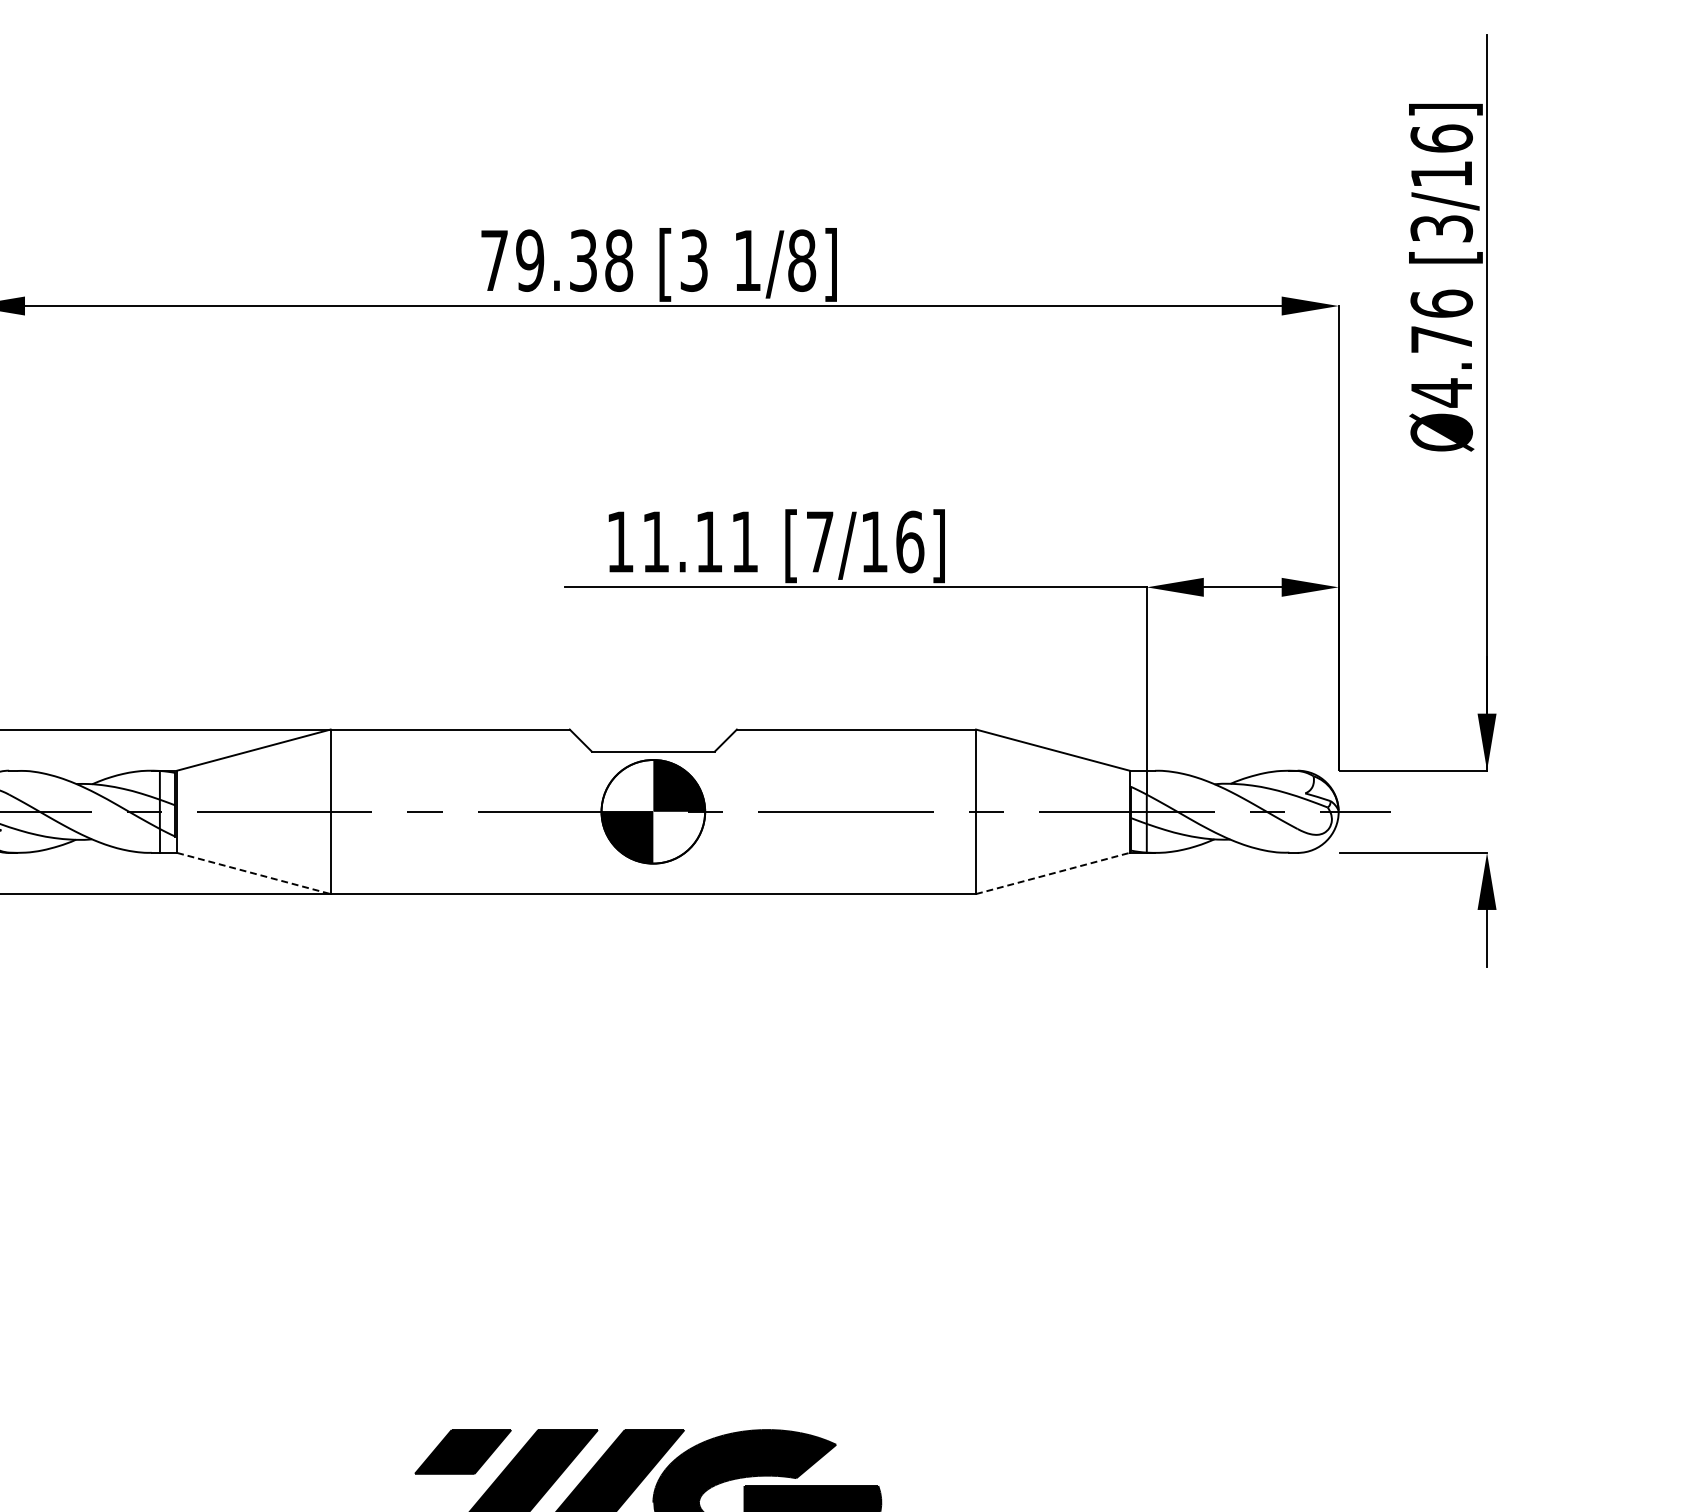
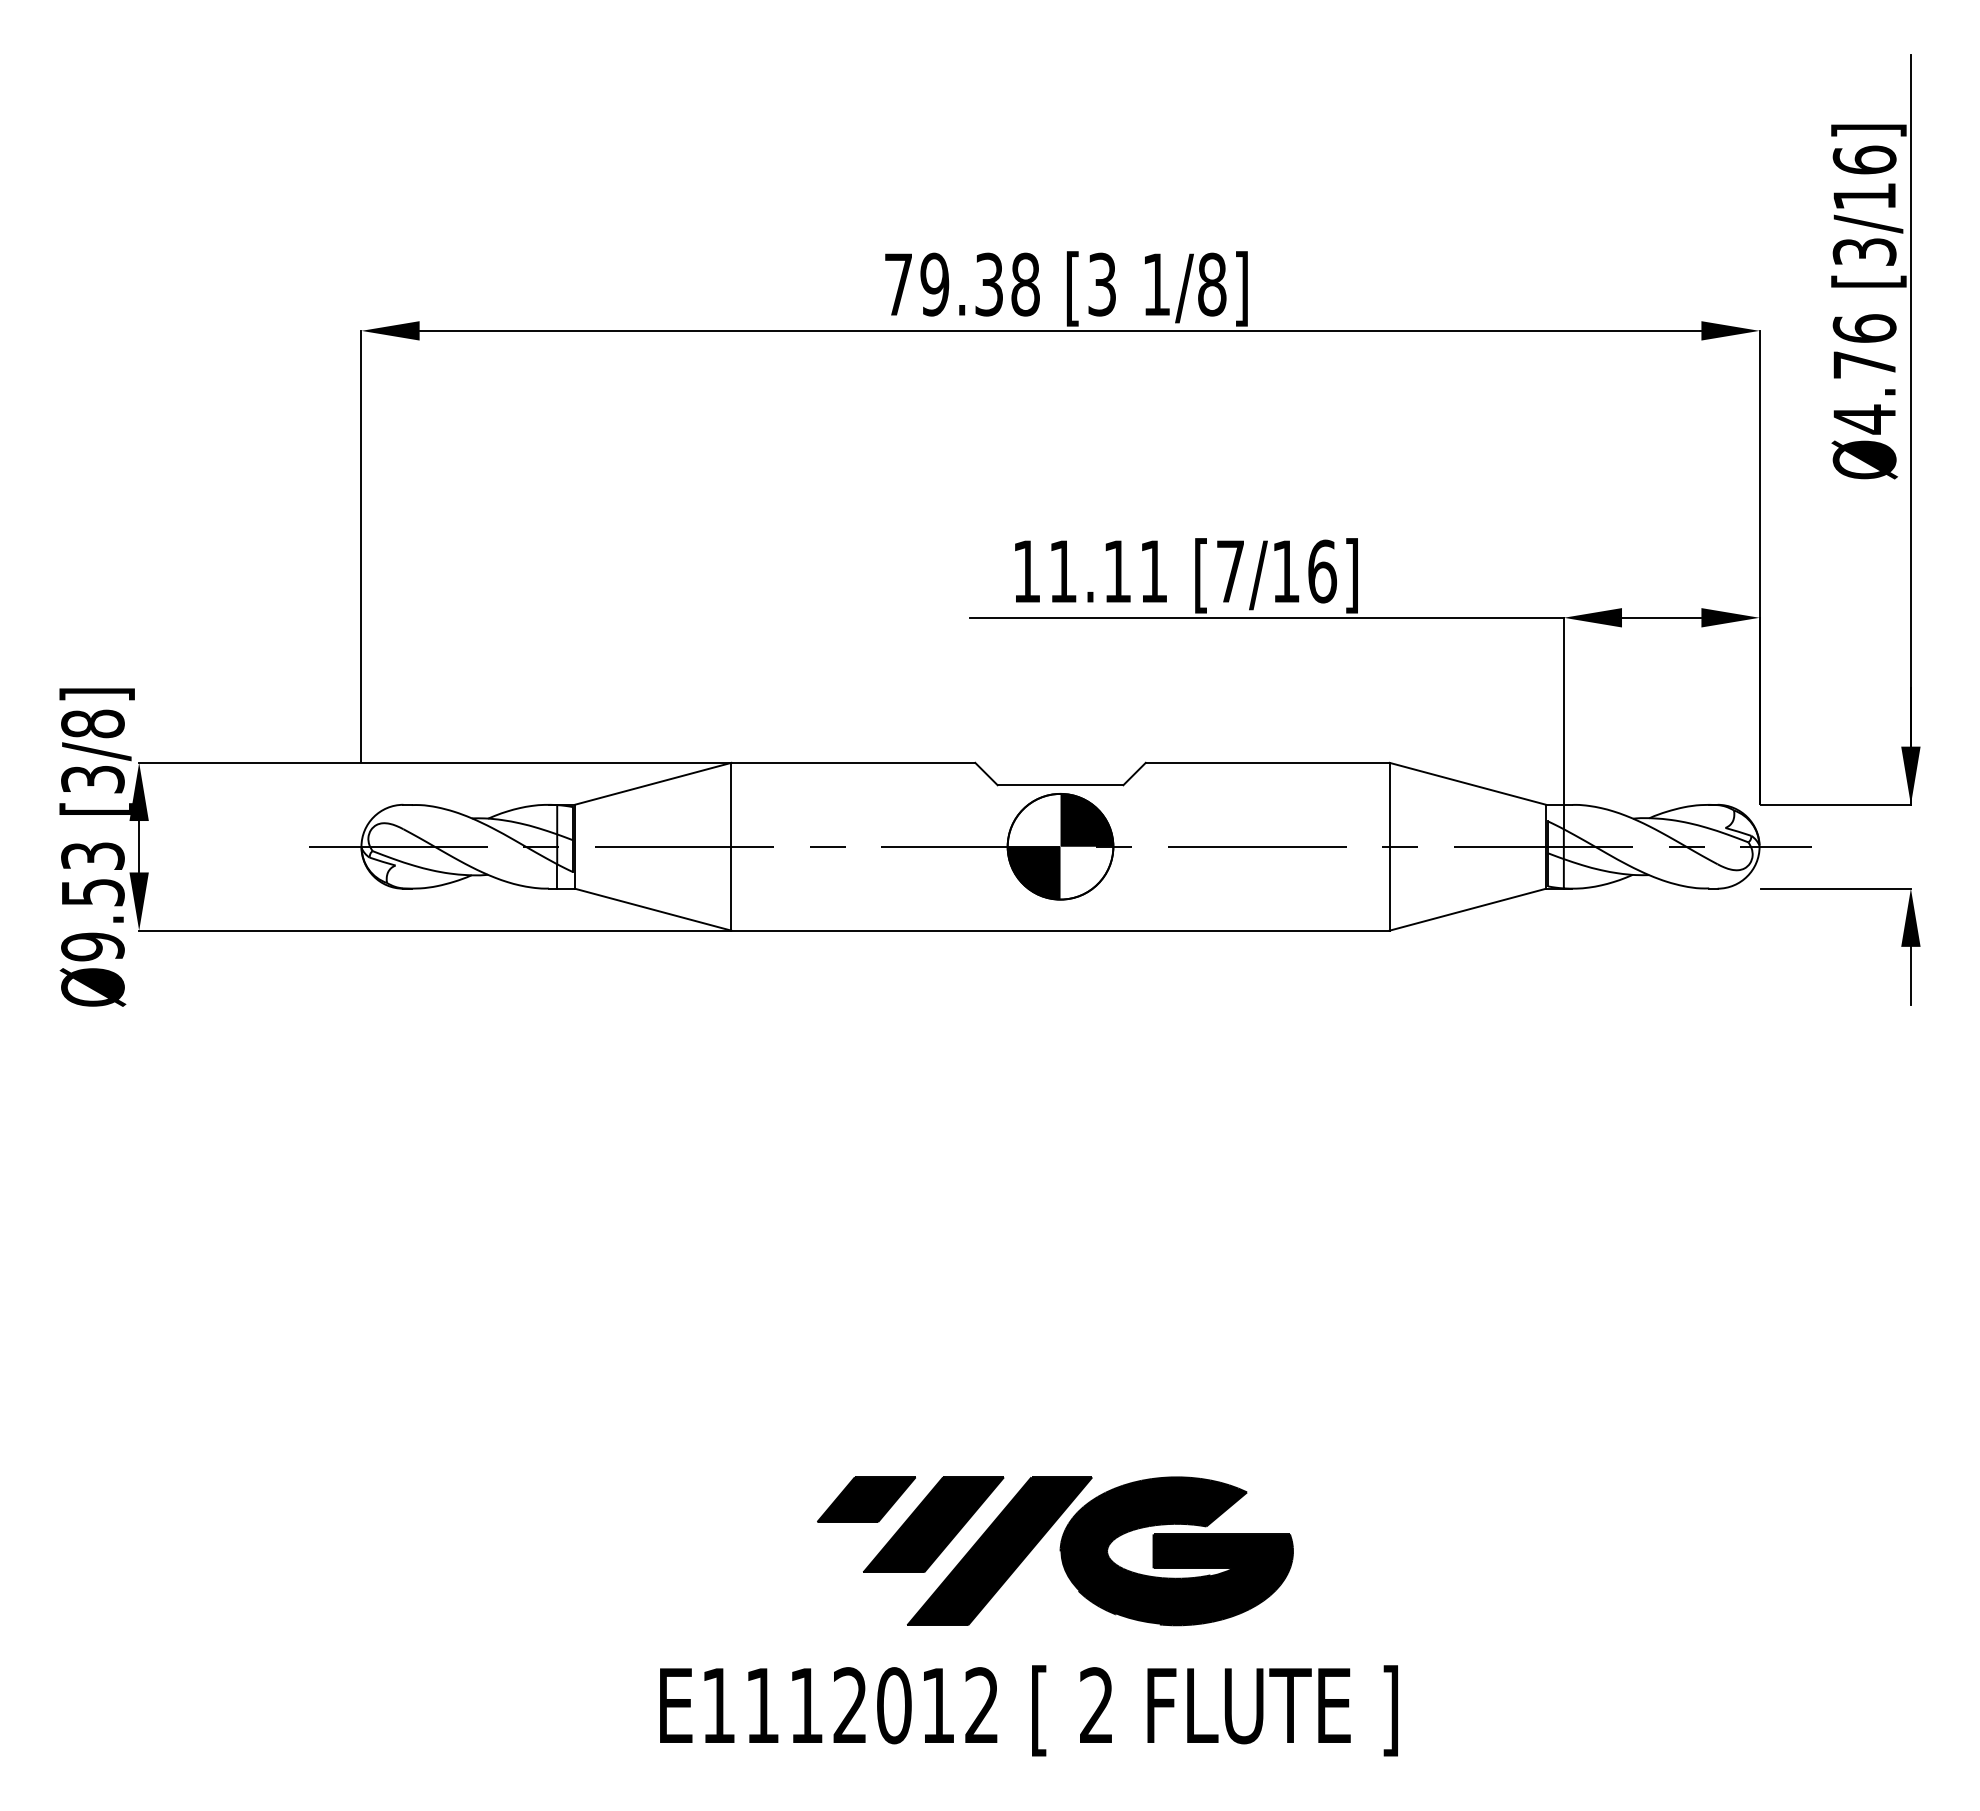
line: (254, 873) -> (653, 909), dashed -> solid
line: (1053, 873) -> (1468, 909), dashed -> solid

